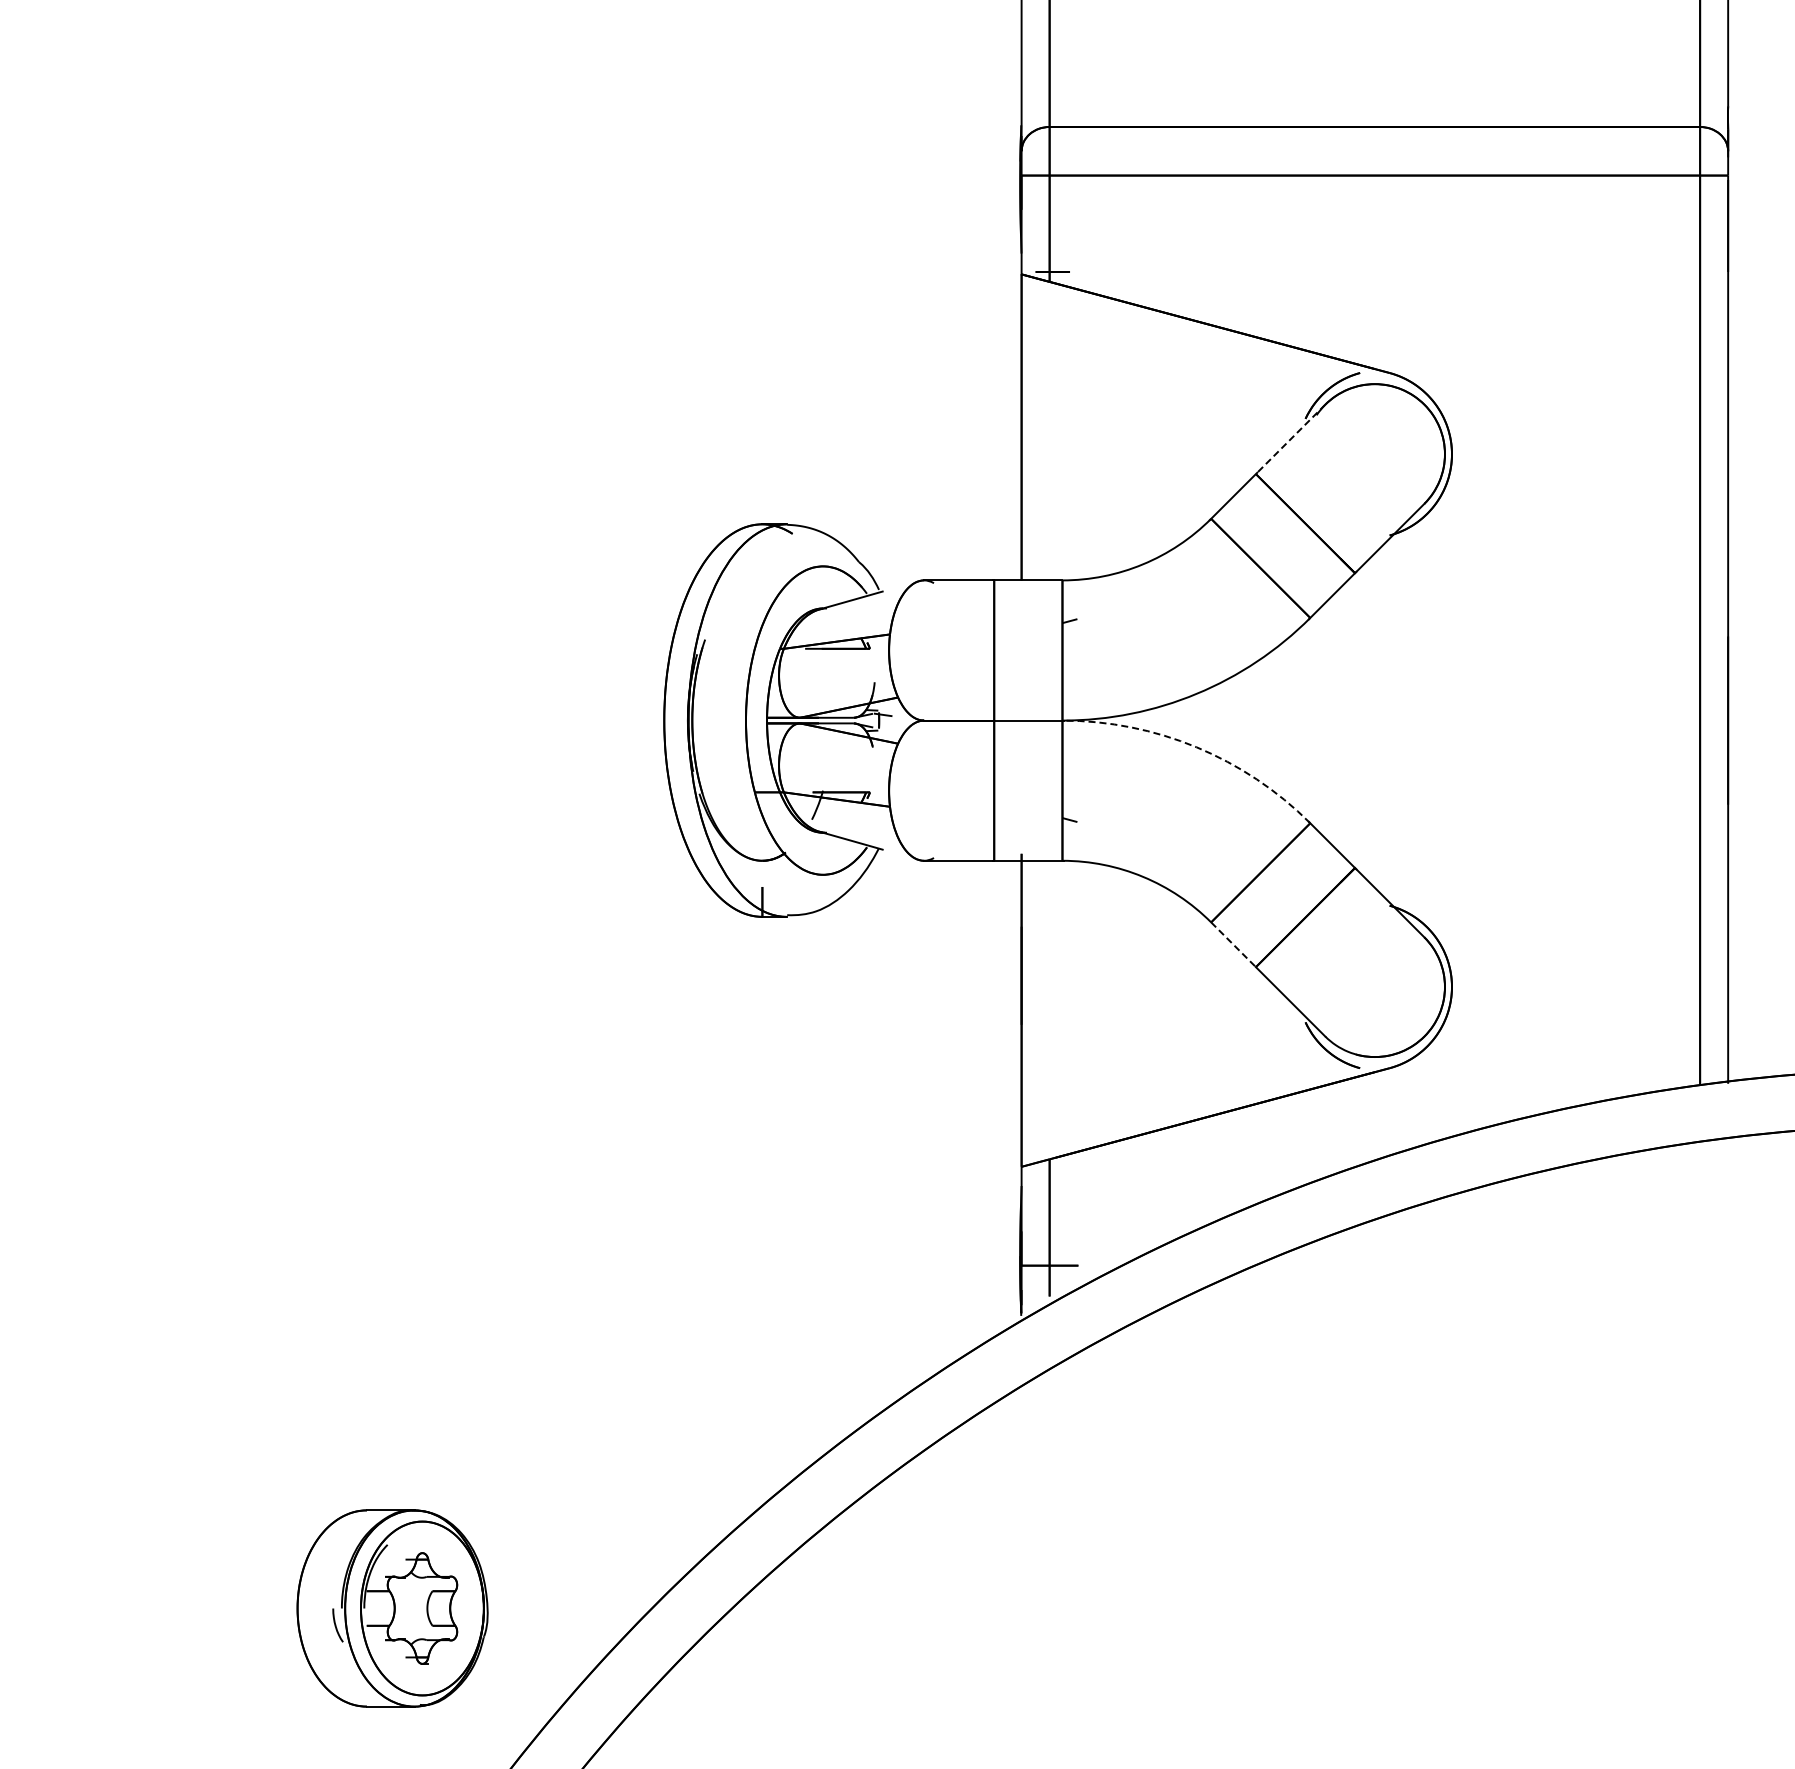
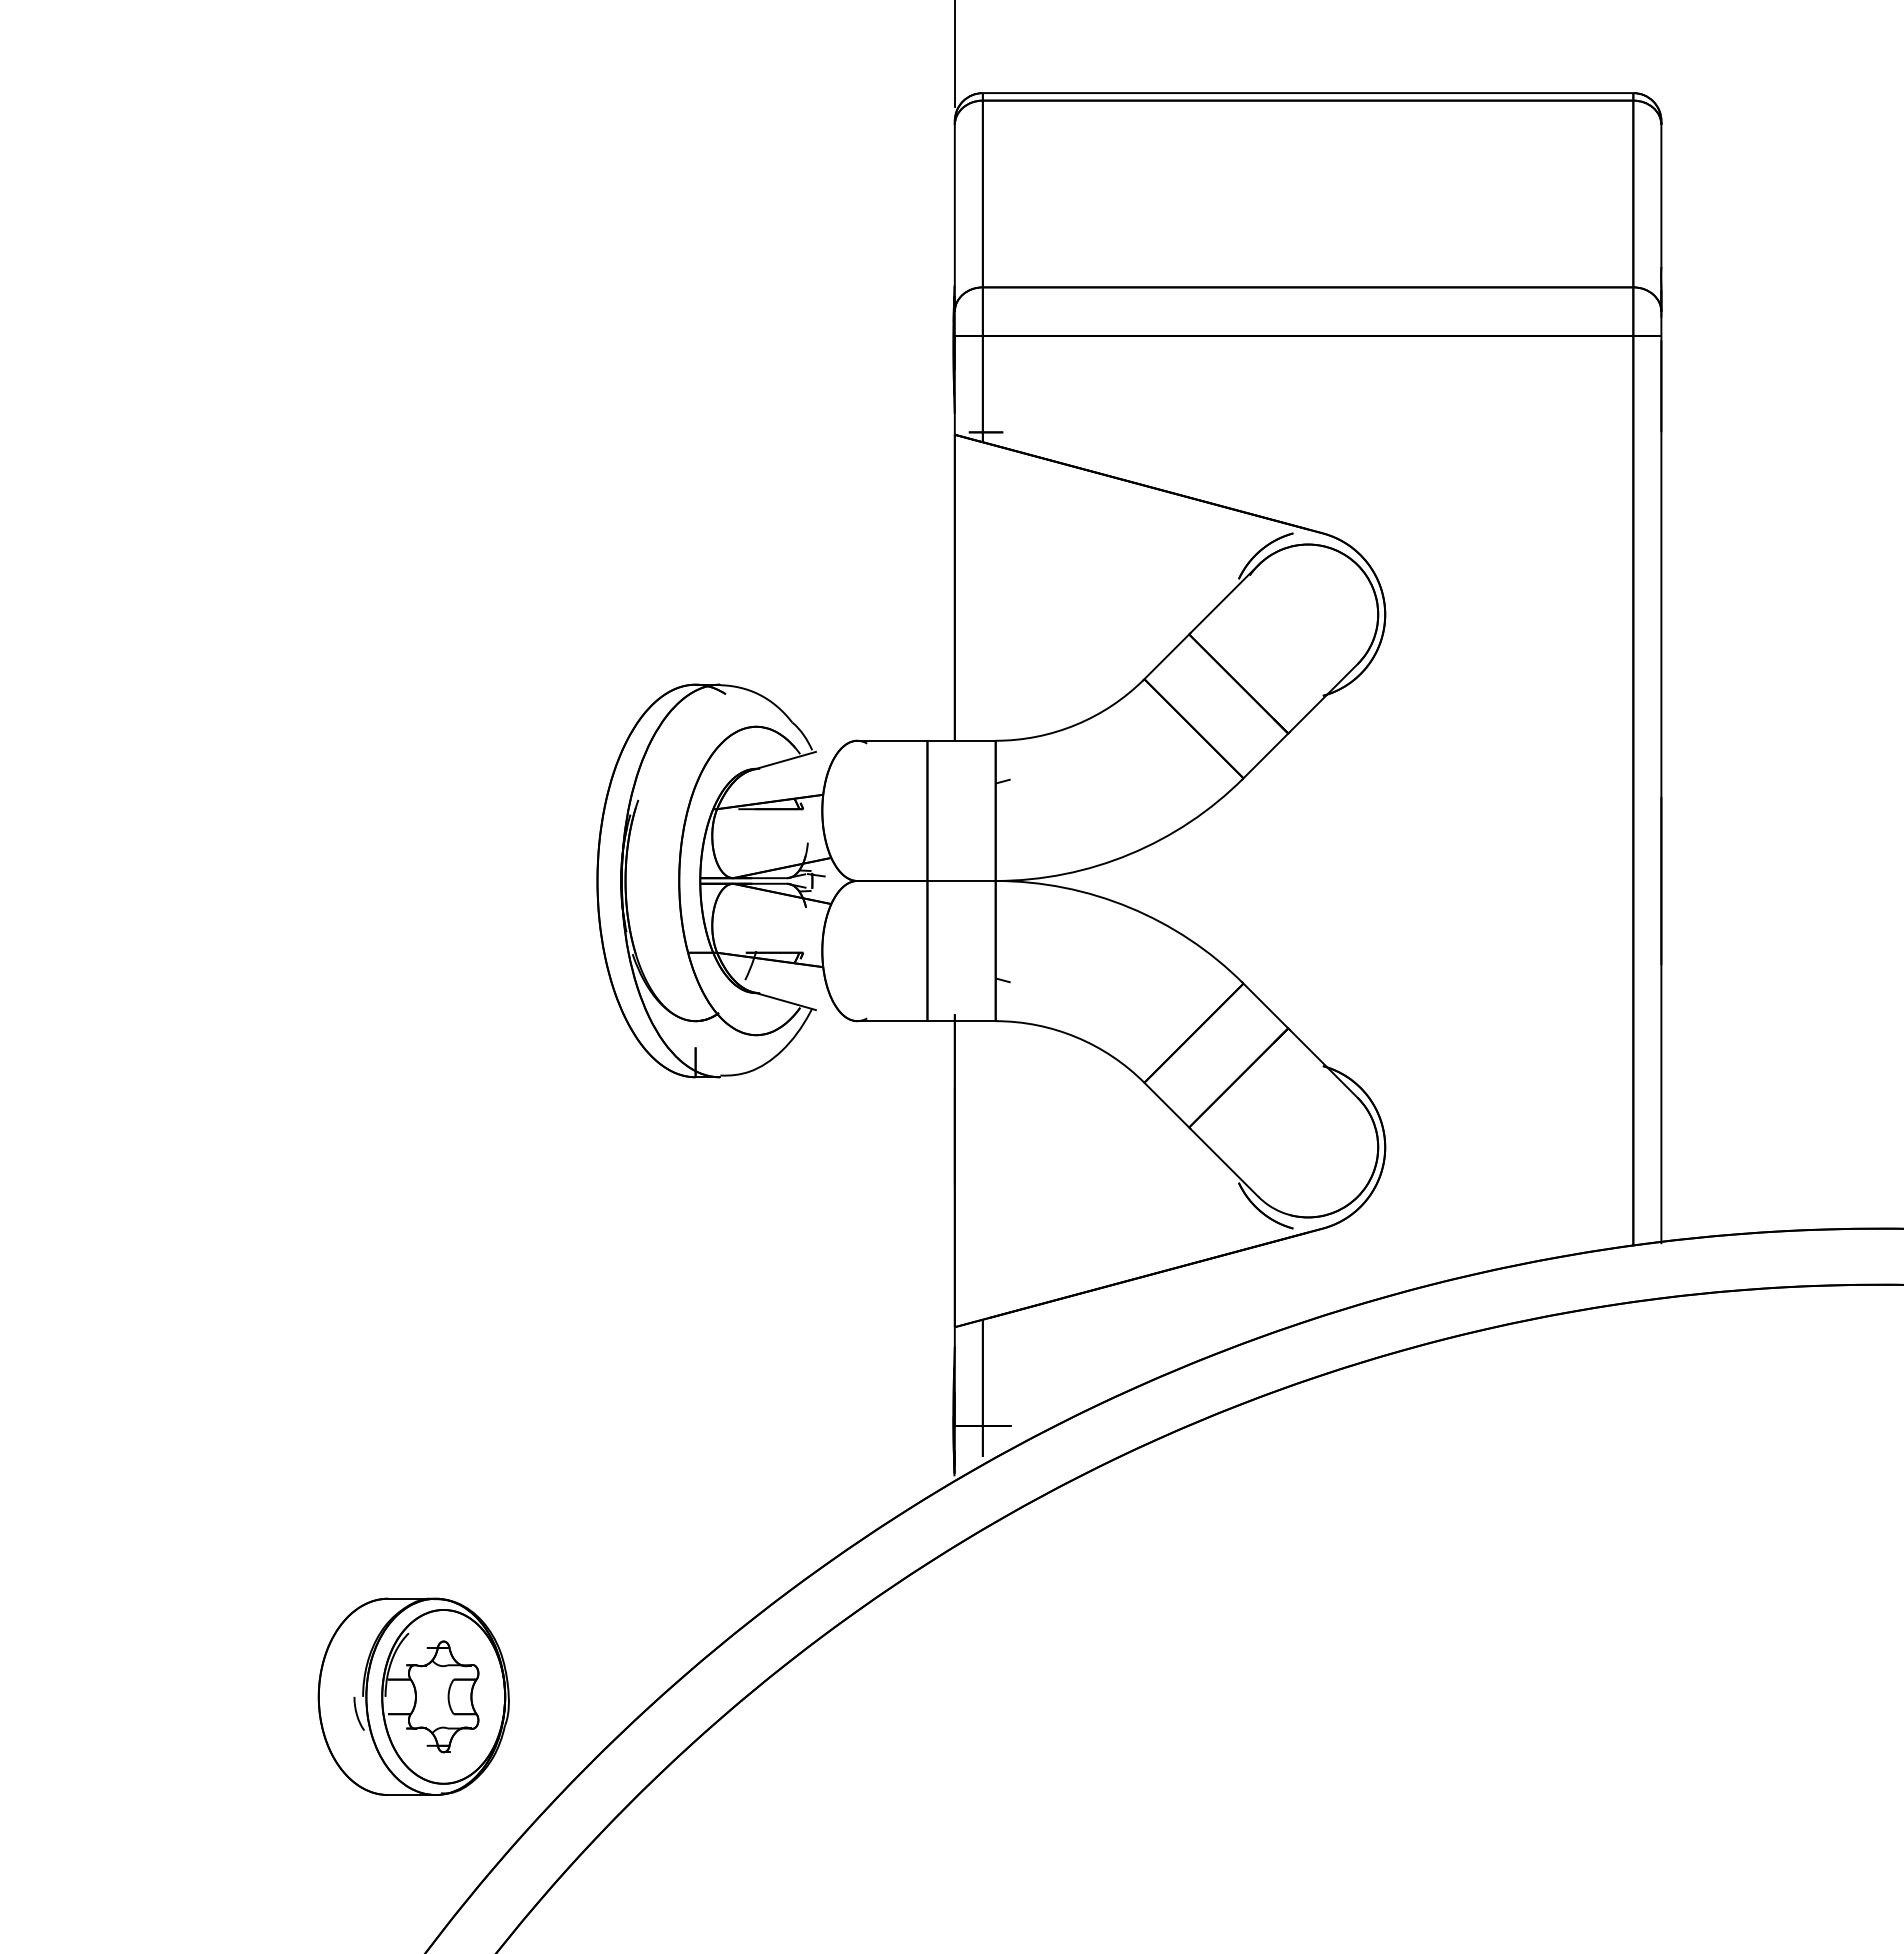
line: (1290, 440) -> (1223, 600), dashed -> solid
arc: (1196, 747) -> (1129, 907), dashed -> solid
line: (1234, 945) -> (1167, 1105), dashed -> solid
part: (392, 1608) -> (413, 1696), moved

